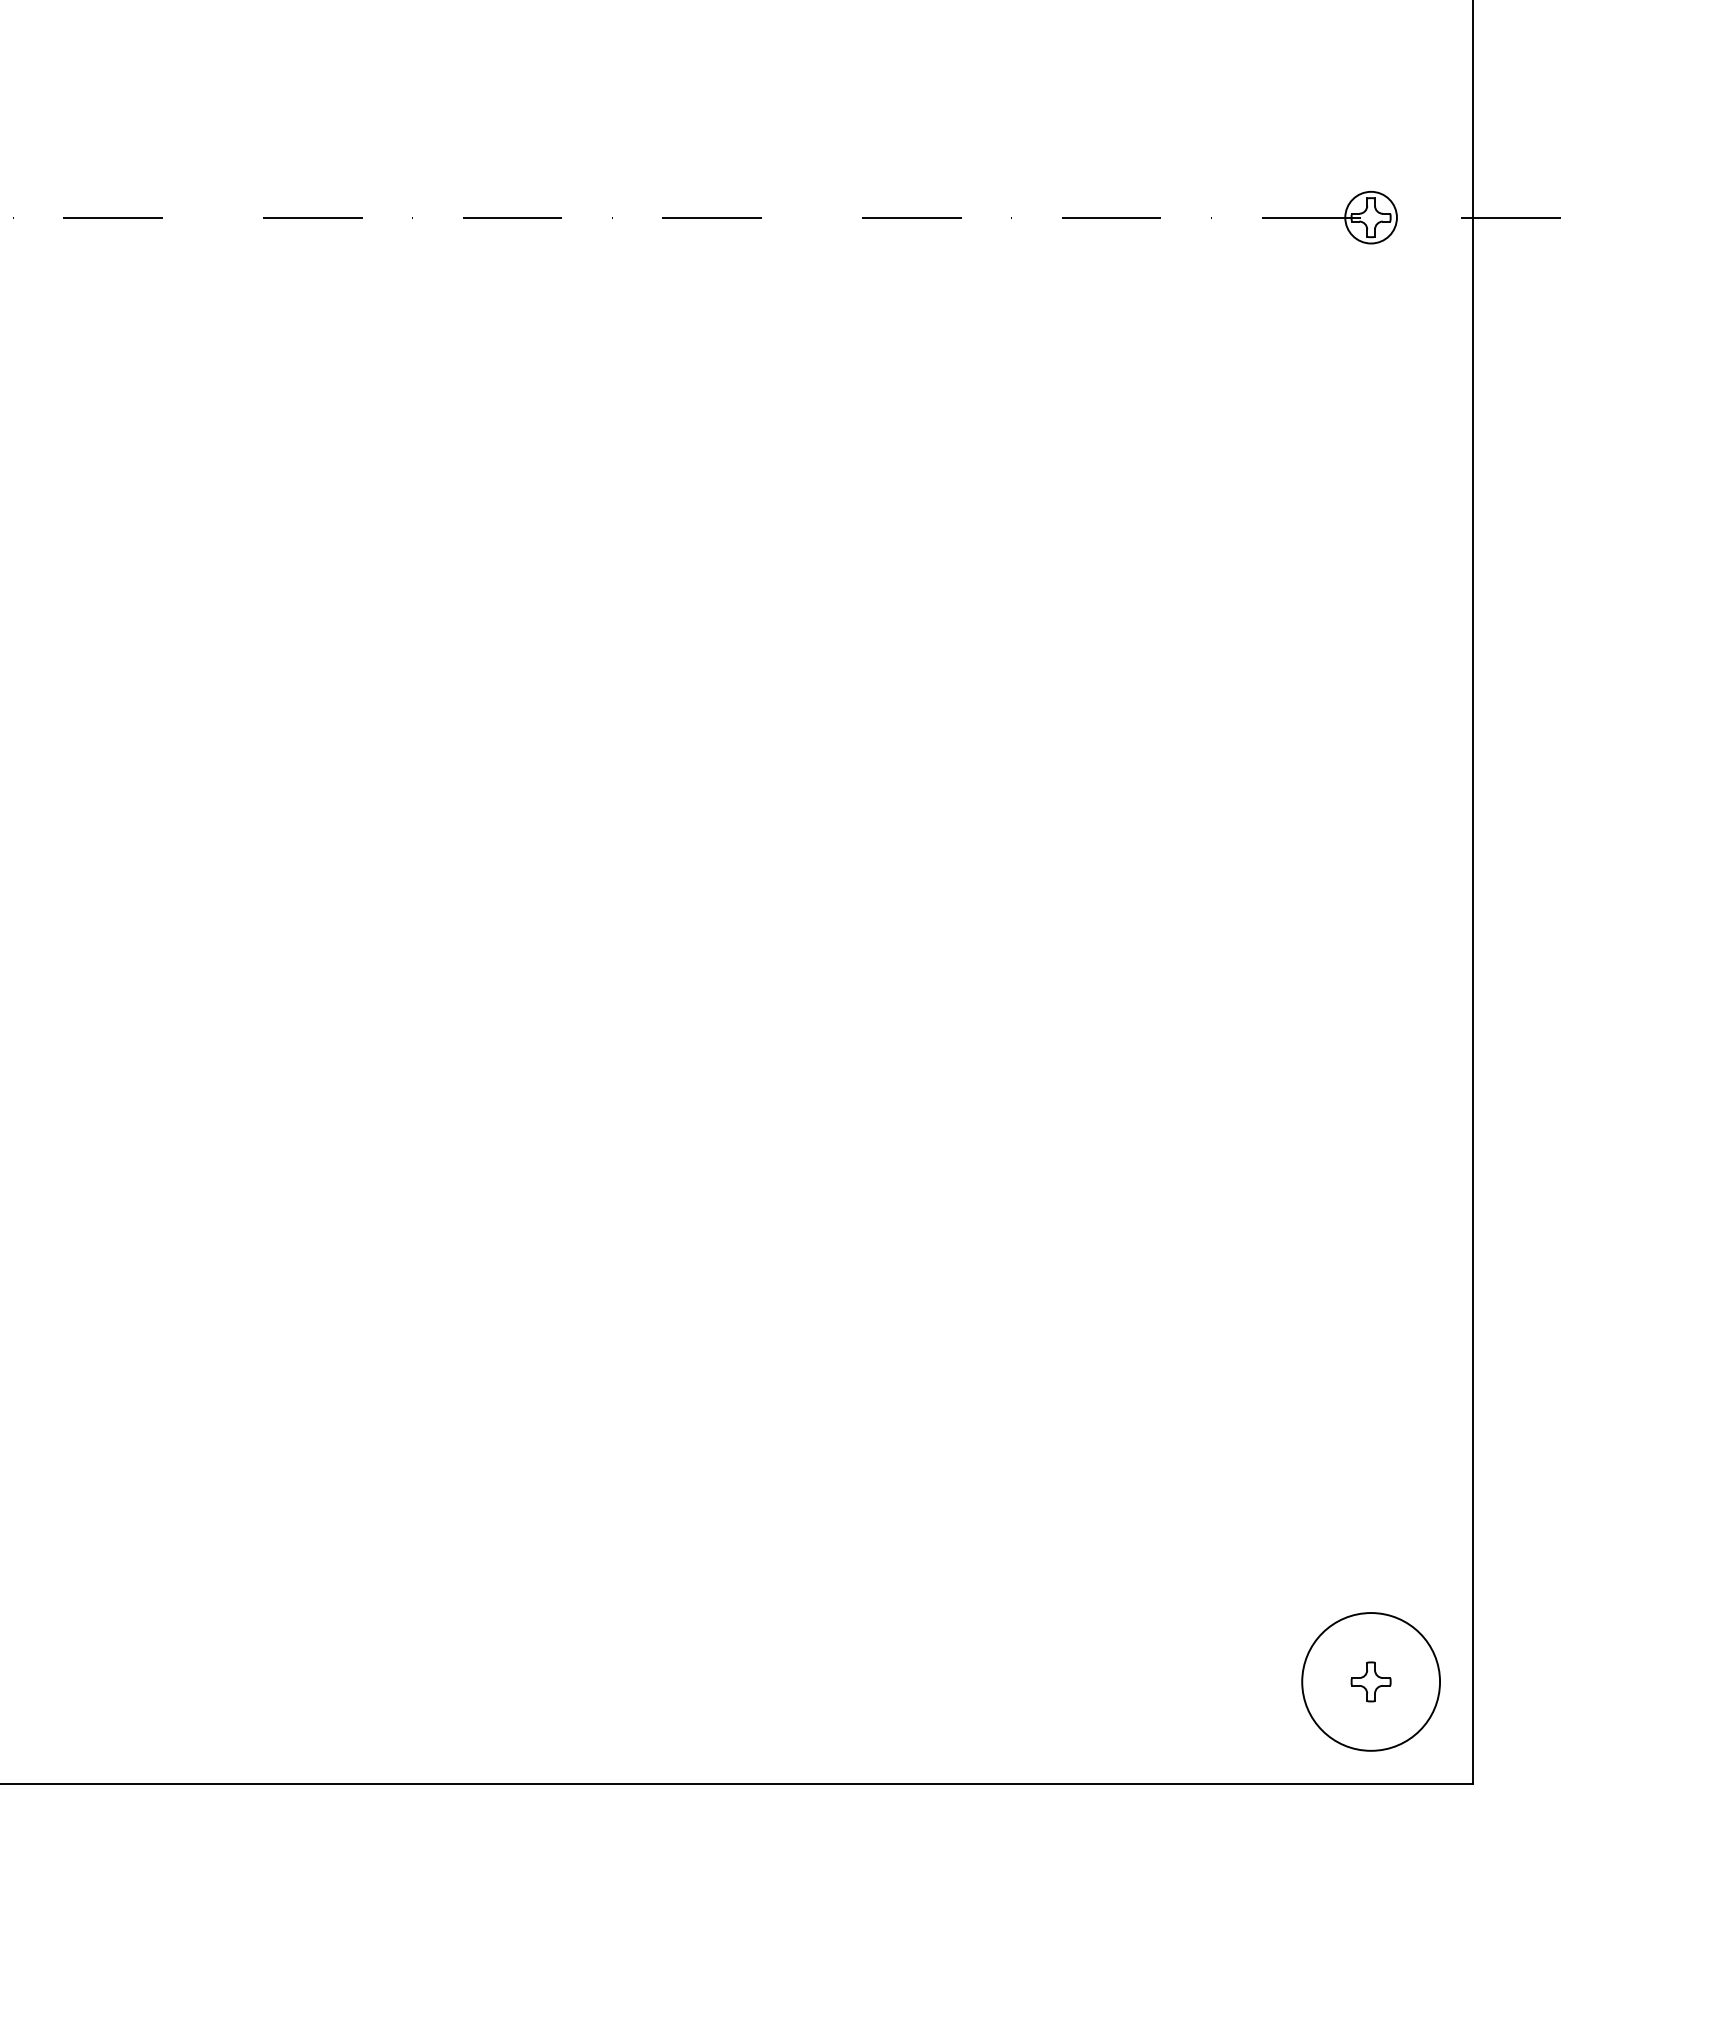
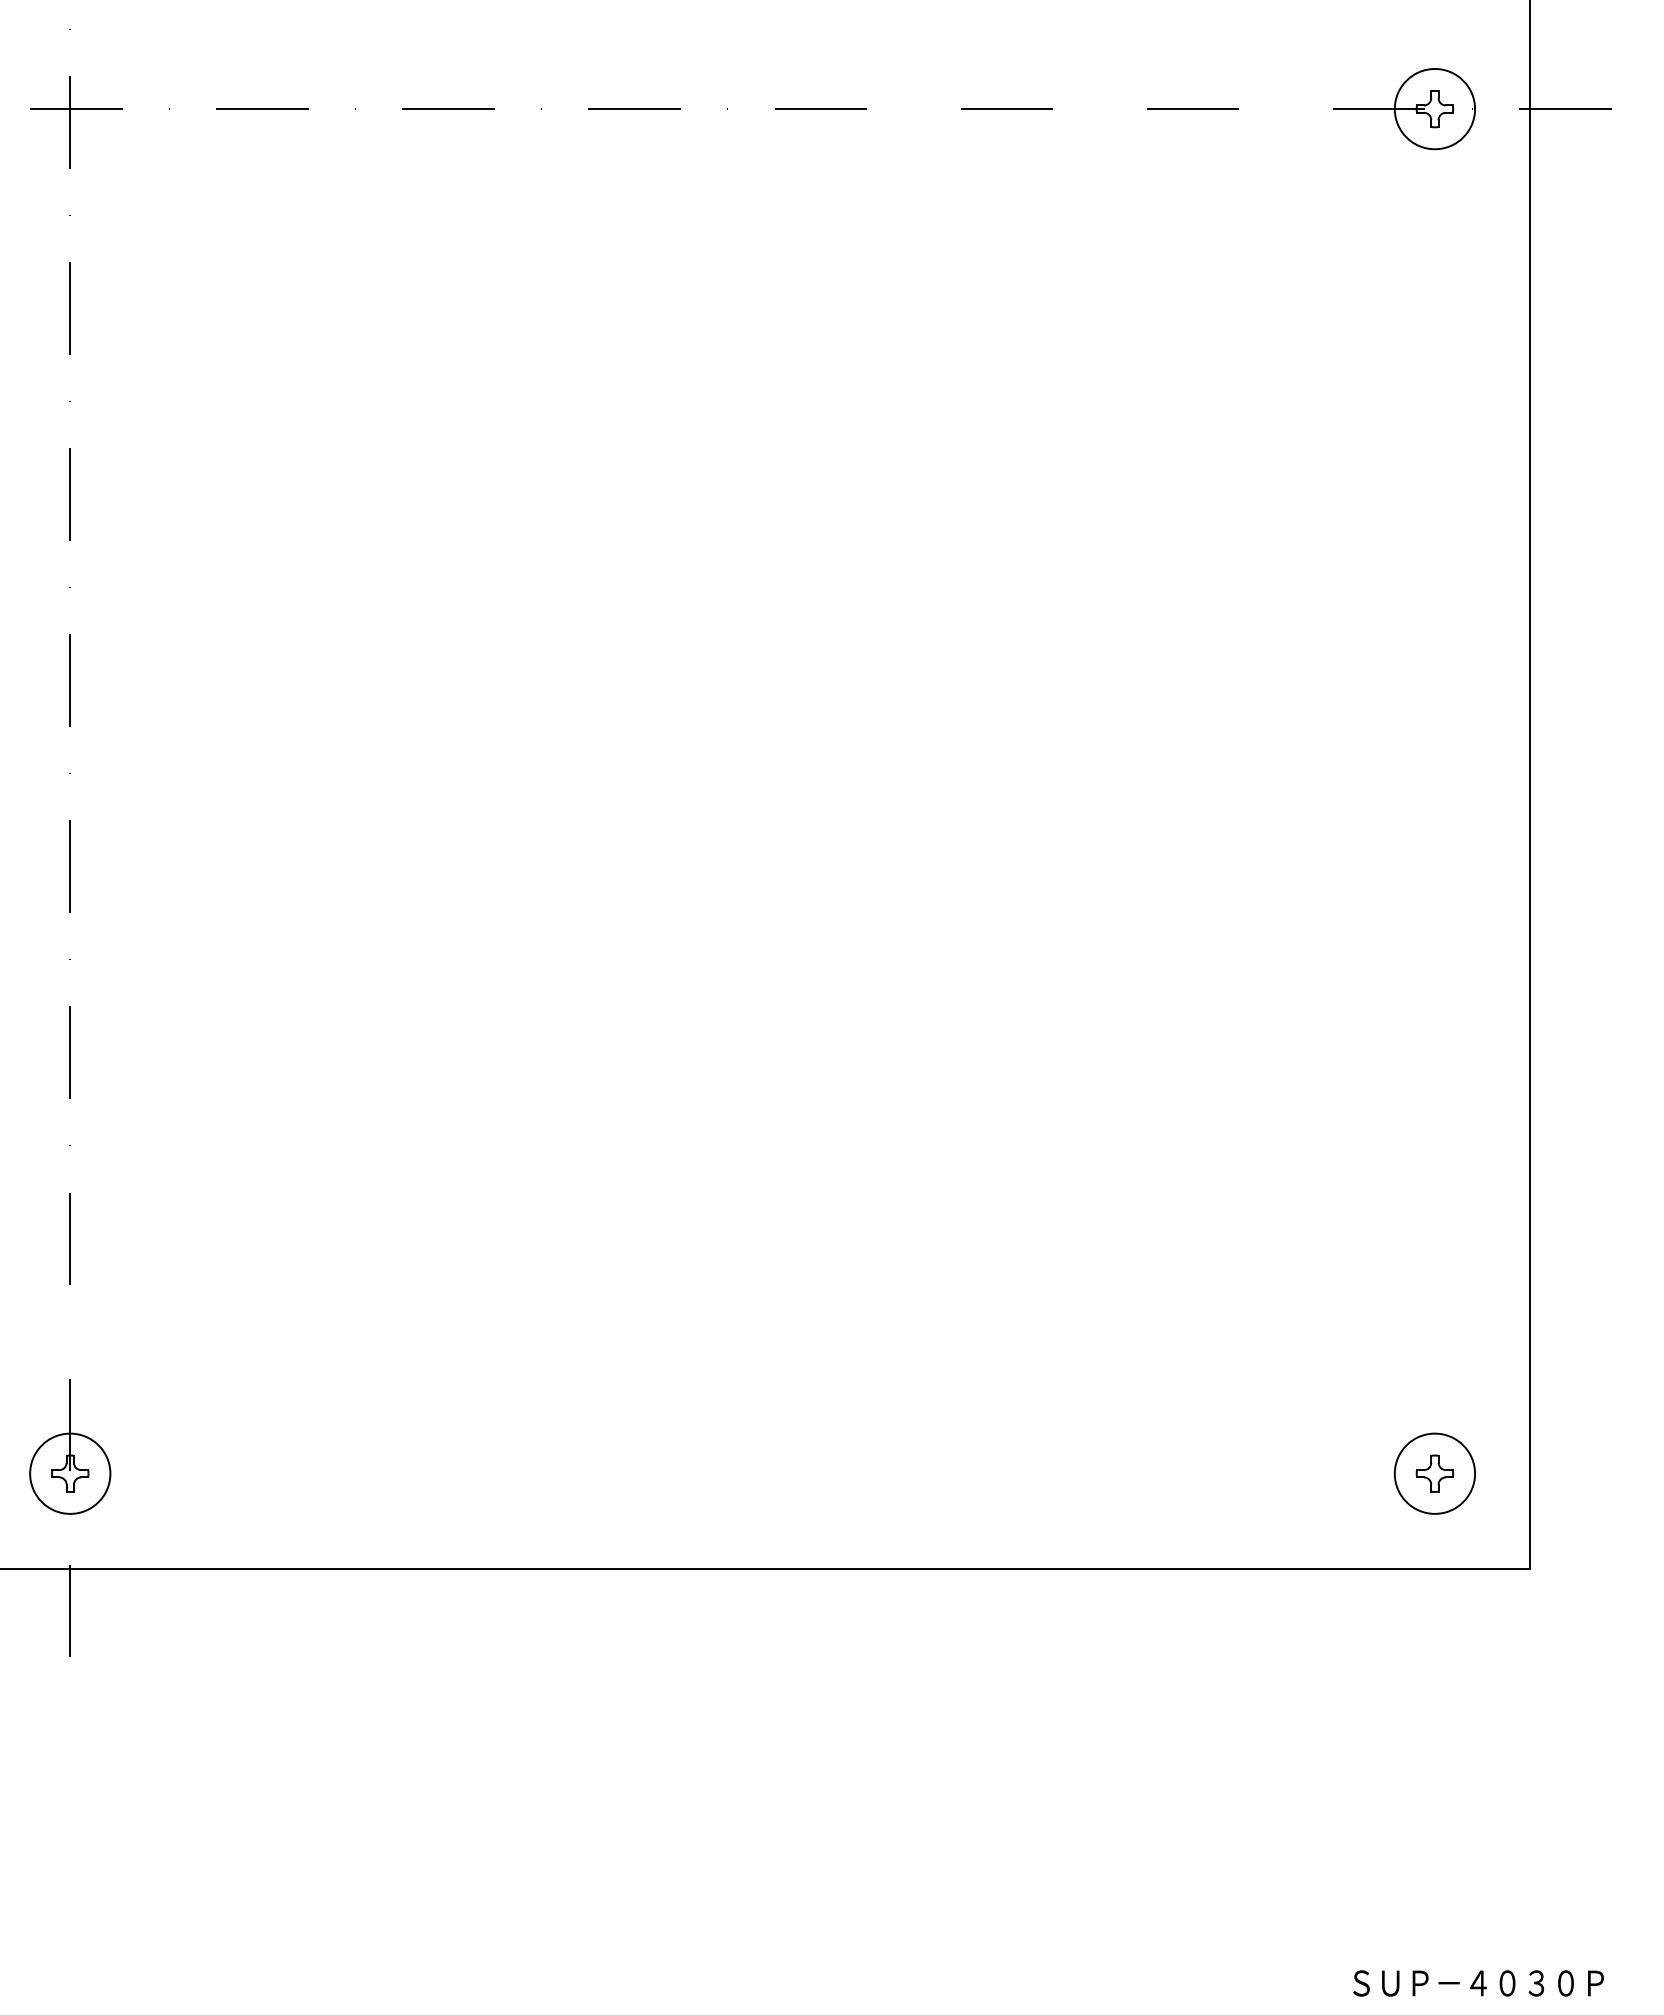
circle: (1370, 217) -> (1434, 108), size x1.67
circle: (1370, 1681) -> (1434, 1473), size x0.62

